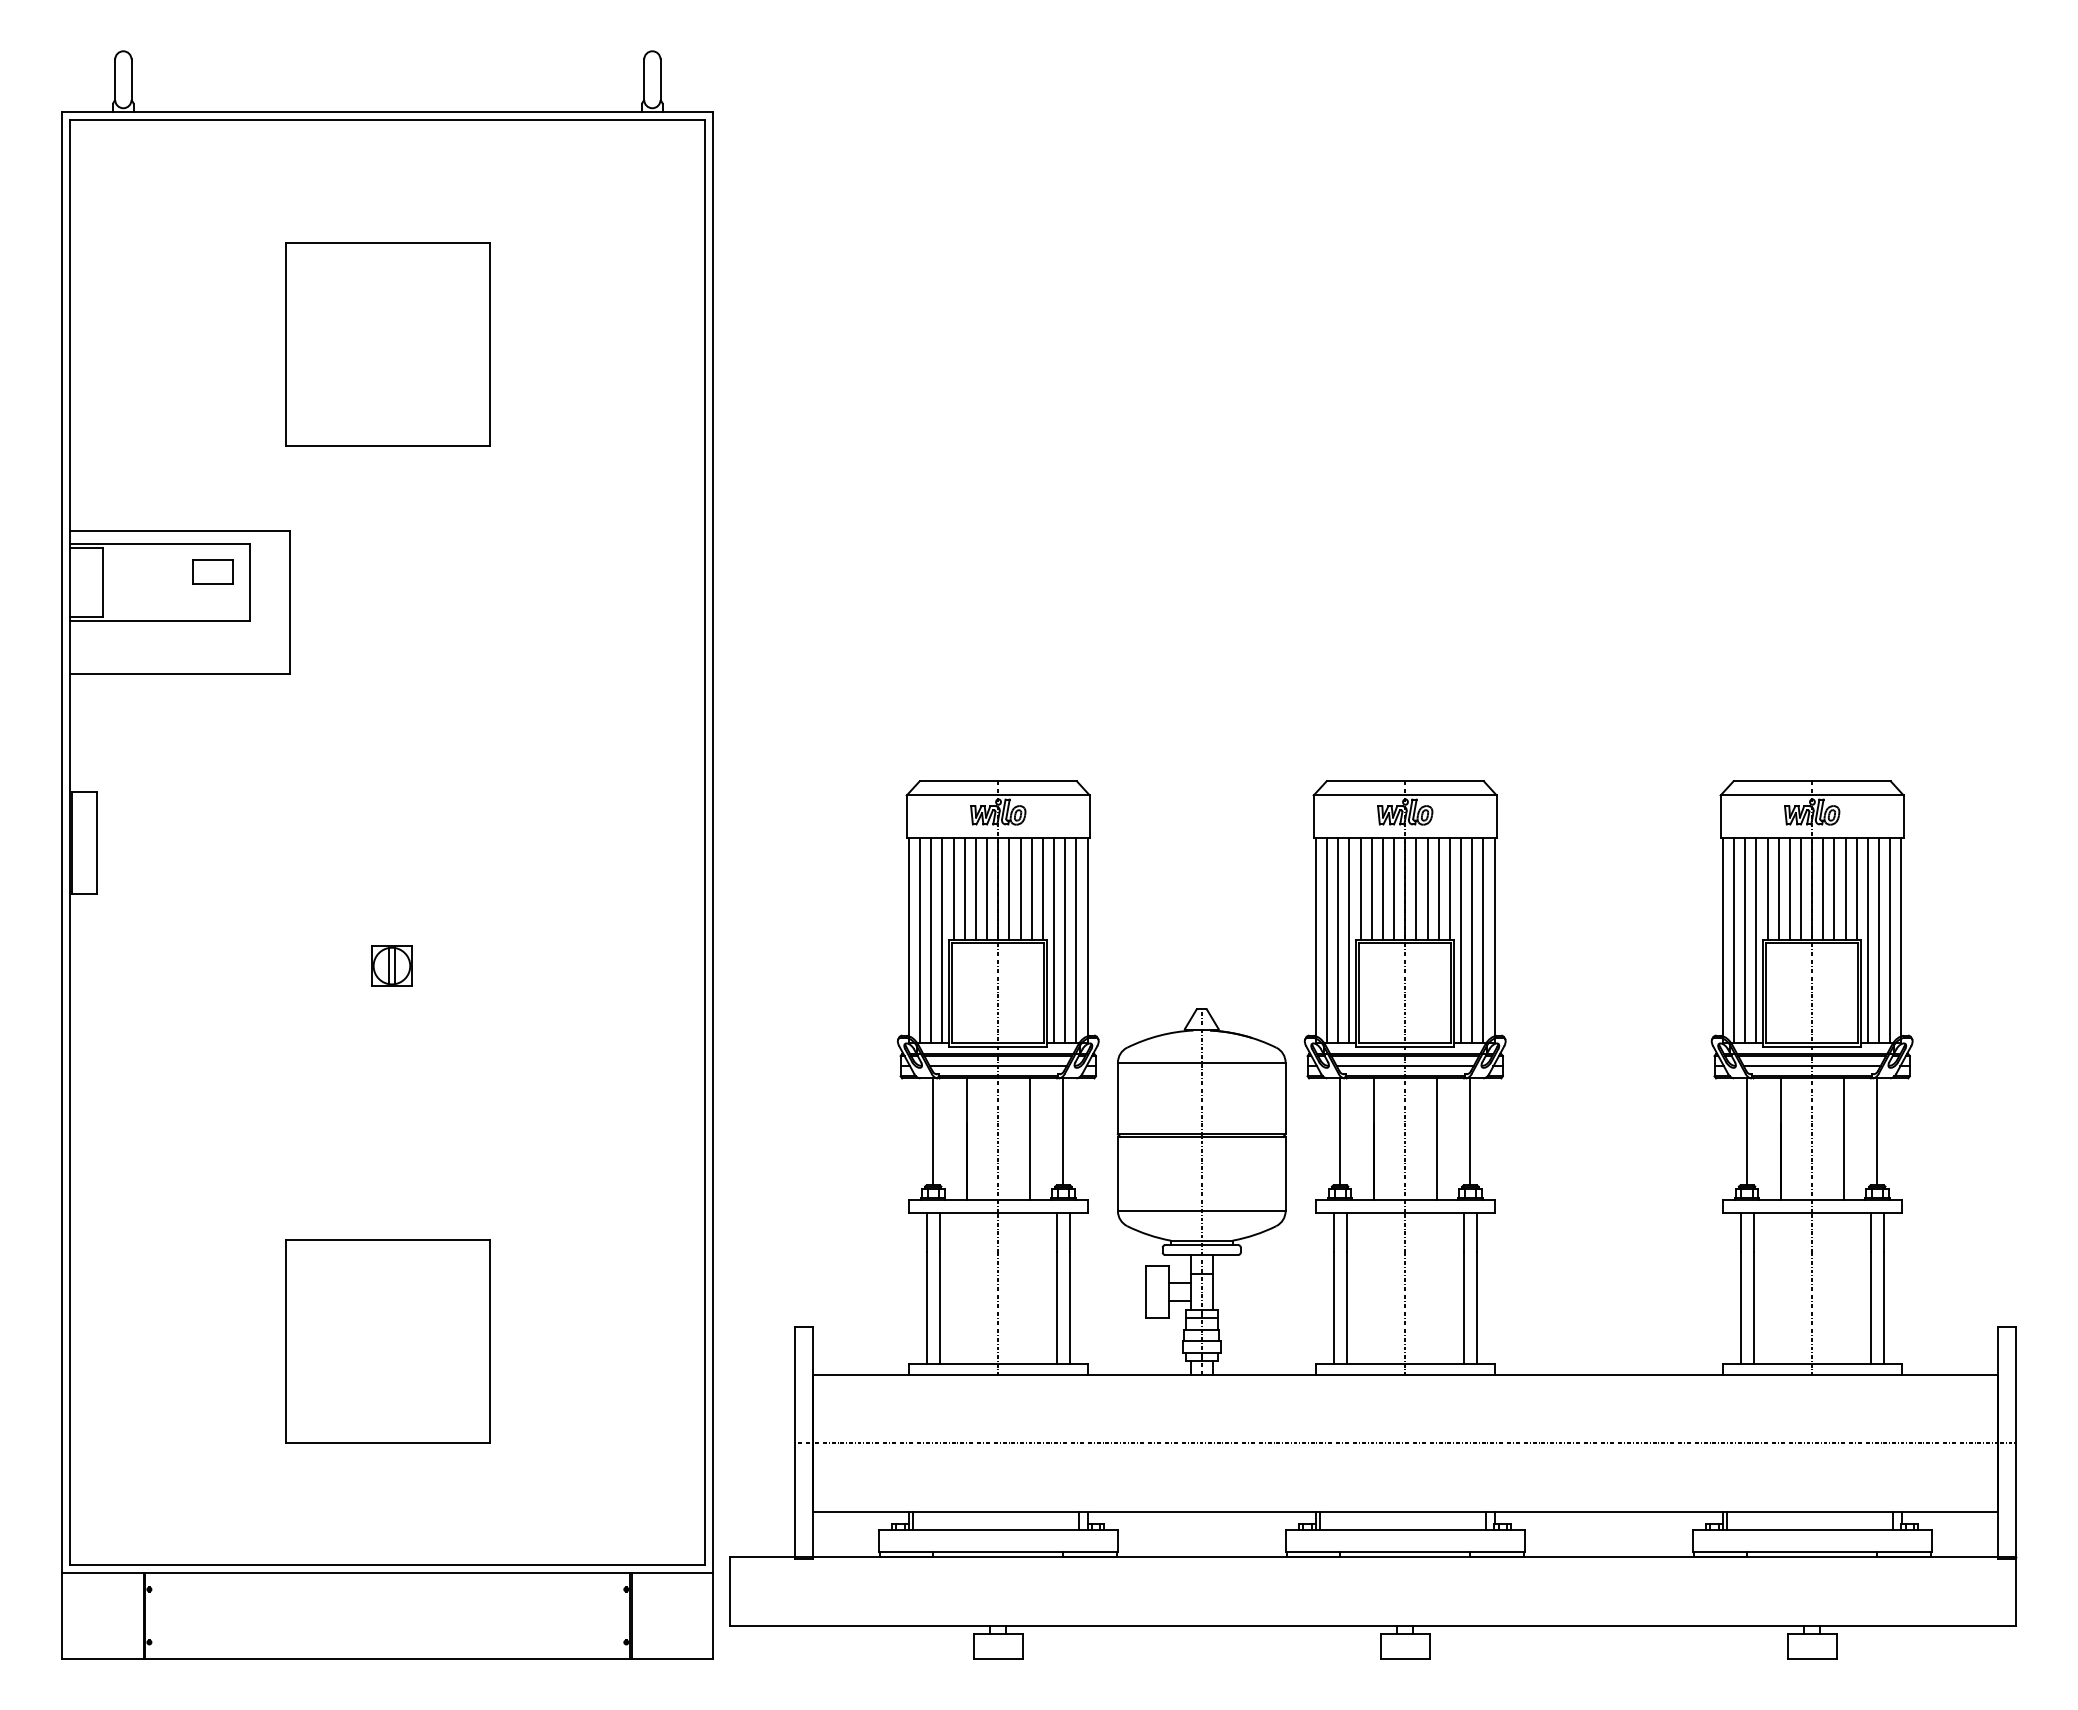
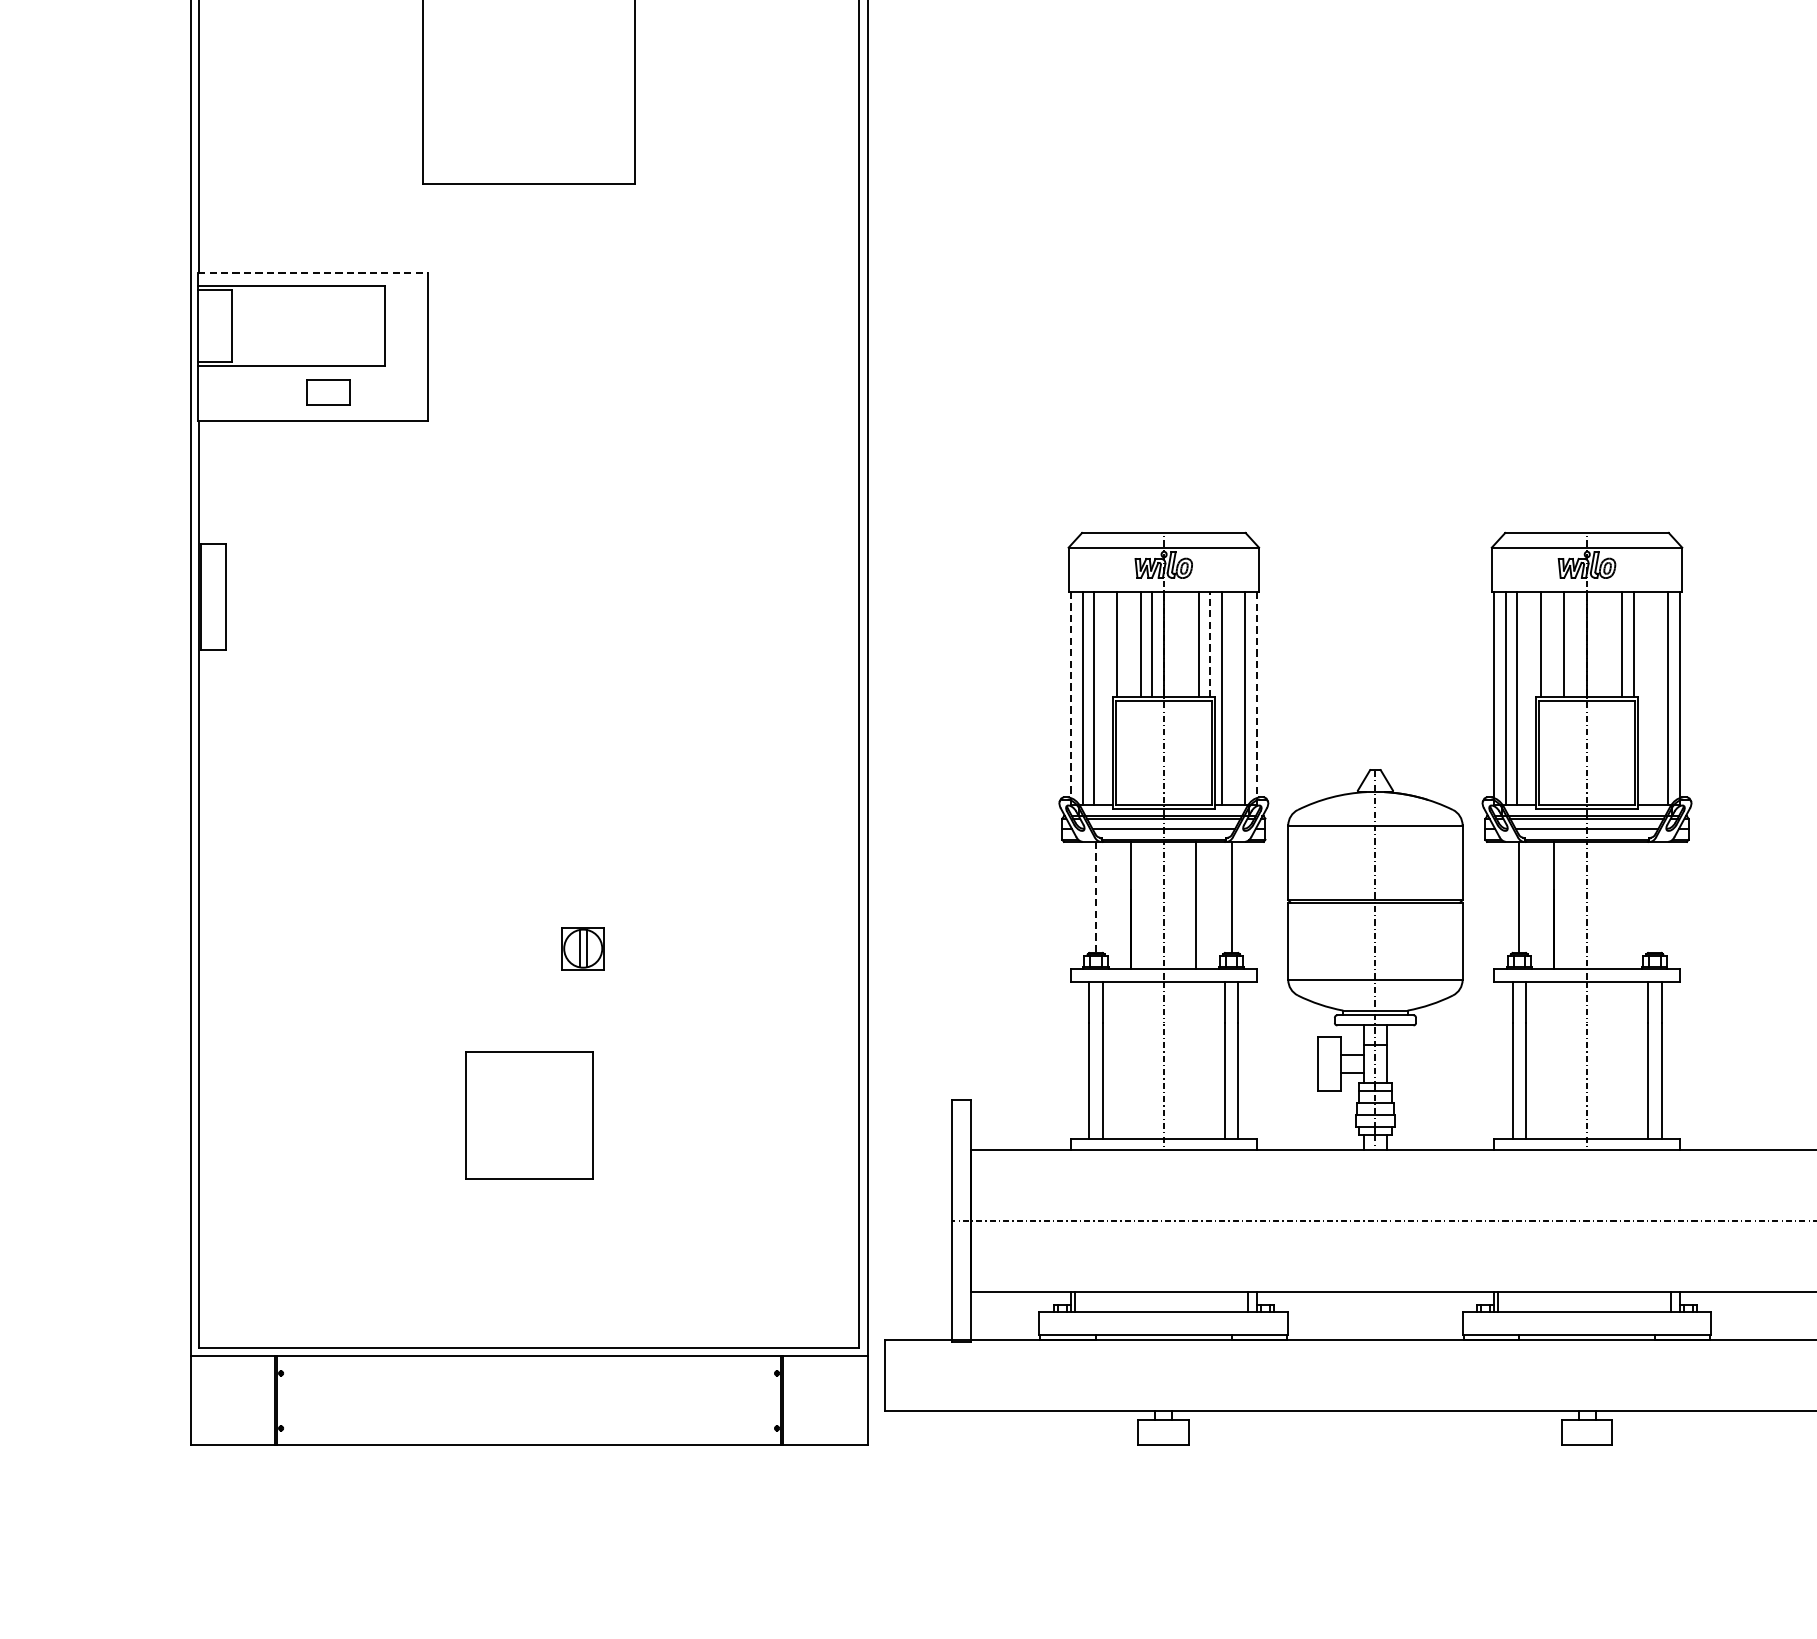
line: (180, 531) -> (313, 273), solid -> dashed
part: (212, 571) -> (327, 391), moved
line: (964, 888) -> (1128, 644), removed
line: (1009, 888) -> (1175, 644), removed
line: (1020, 888) -> (1186, 644), removed
line: (1042, 888) -> (1209, 644), solid -> dashed
line: (1371, 888) -> (1551, 644), removed
line: (1394, 888) -> (1575, 644), removed
line: (1416, 888) -> (1598, 644), removed
line: (1427, 888) -> (1610, 644), removed
line: (909, 940) -> (1071, 698), solid -> dashed
line: (942, 940) -> (1105, 698), removed
line: (1065, 940) -> (1233, 698), removed
line: (1087, 940) -> (1256, 698), solid -> dashed
line: (1349, 940) -> (1529, 698), removed
line: (1461, 940) -> (1645, 698), removed
line: (1472, 940) -> (1656, 698), removed
part: (391, 965) -> (582, 948), moved
line: (1470, 1131) -> (1654, 897), removed
line: (933, 1132) -> (1096, 898), solid -> dashed
line: (1436, 1139) -> (1619, 905), removed
part: (387, 1341) -> (528, 1115), size x0.6

